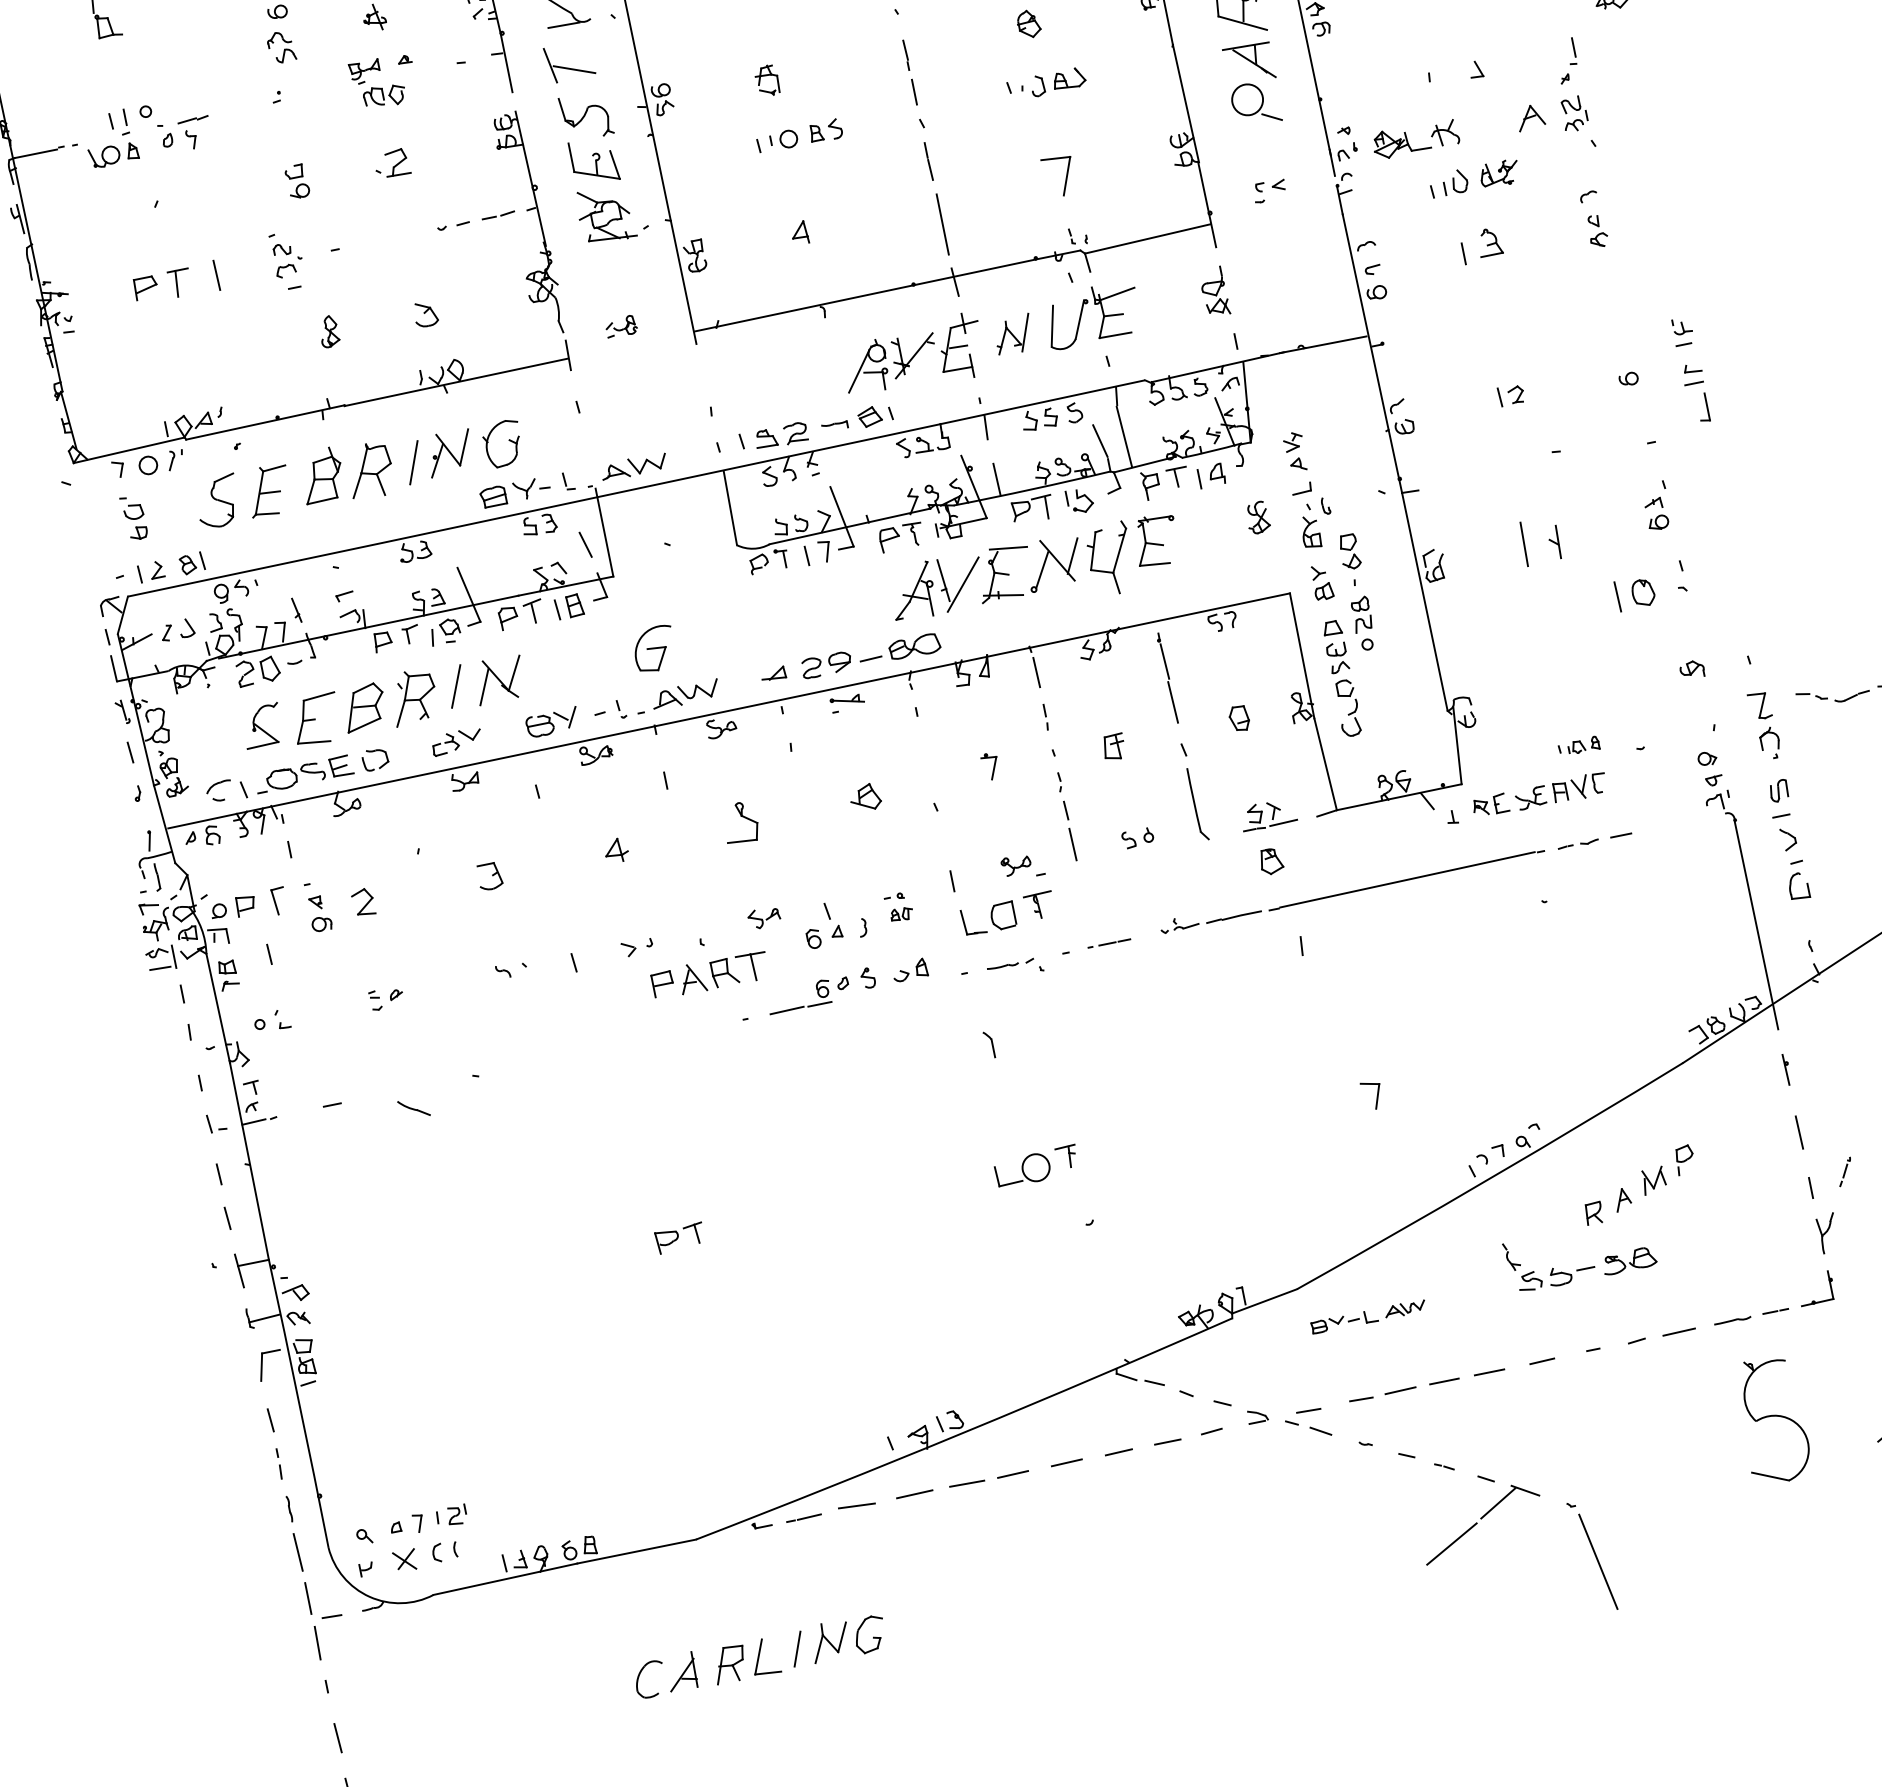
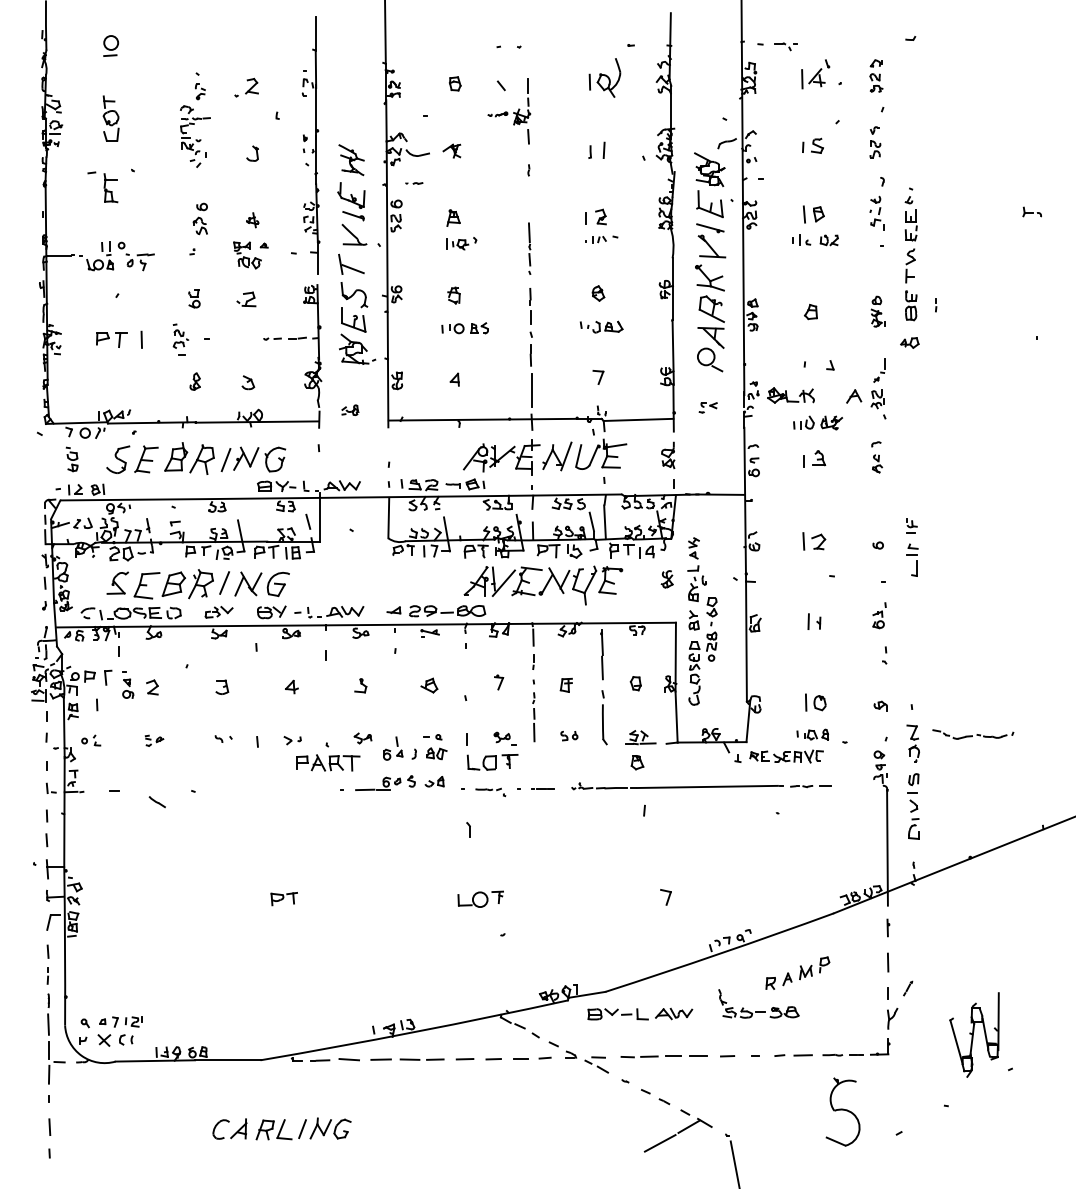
part: (1059, 176) -> (598, 377), size x0.62
part: (1014, 334) -> (557, 456), size x1.43
part: (1511, 395) -> (814, 541), size x1.67
part: (1540, 540) -> (814, 621), size x0.62
part: (1634, 593) -> (815, 702), moved
part: (652, 649) -> (277, 584), moved
part: (1578, 746) -> (812, 734), size x1.43
part: (740, 822) -> (360, 685), size x0.62
part: (899, 907) -> (435, 747), size x1.67
part: (1368, 1315) -> (640, 1013), size x1.67

